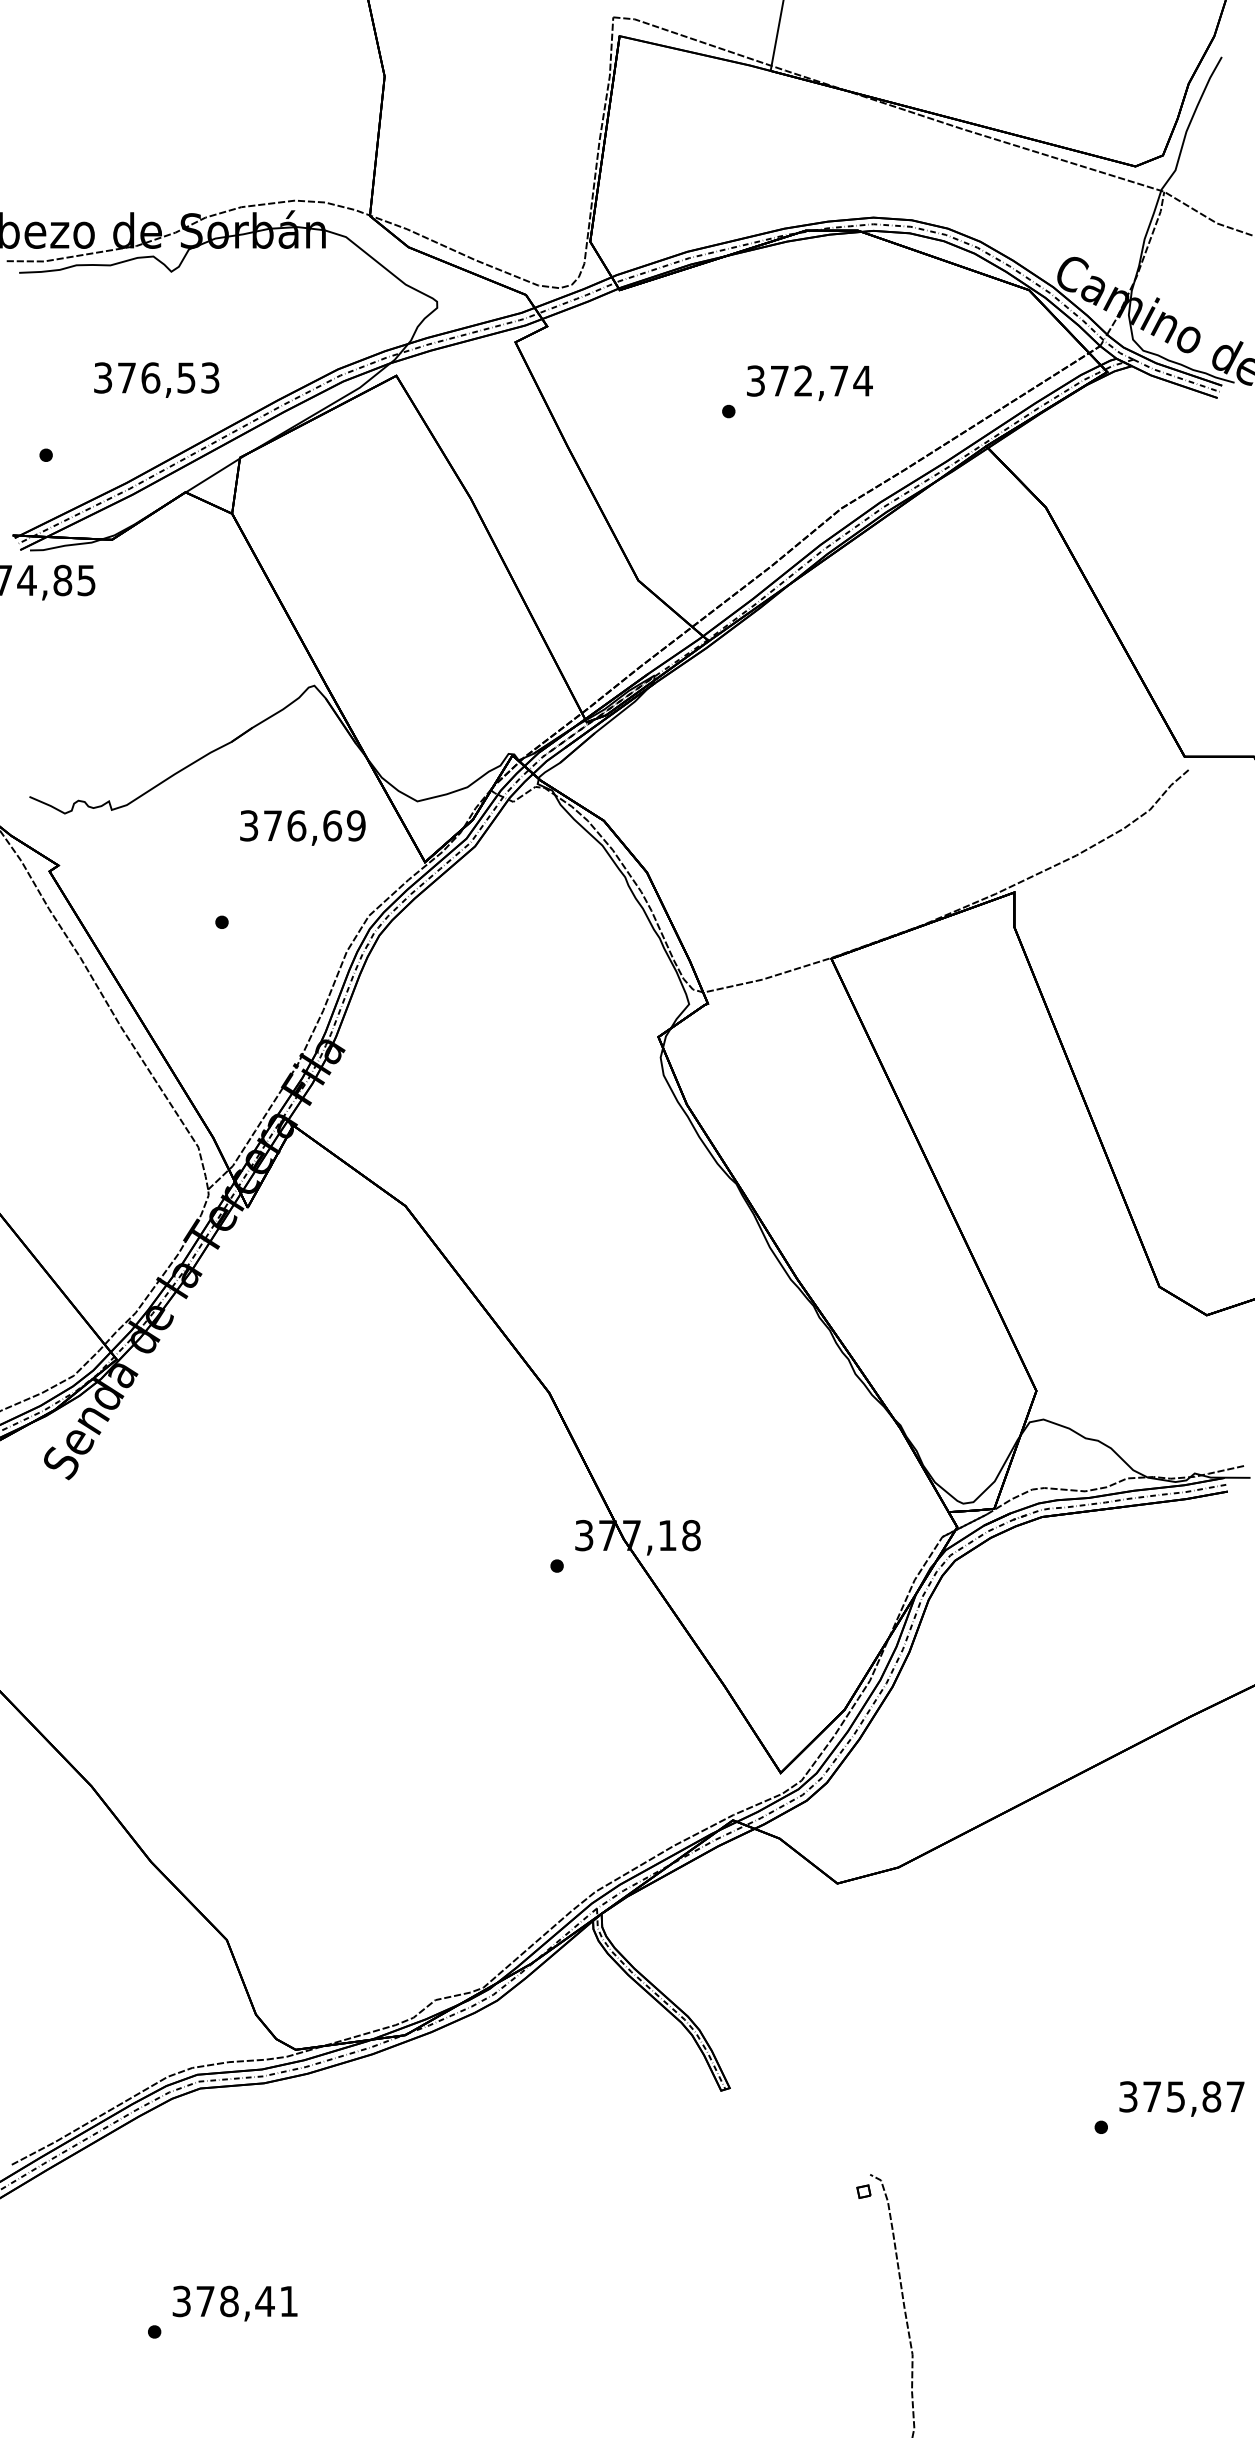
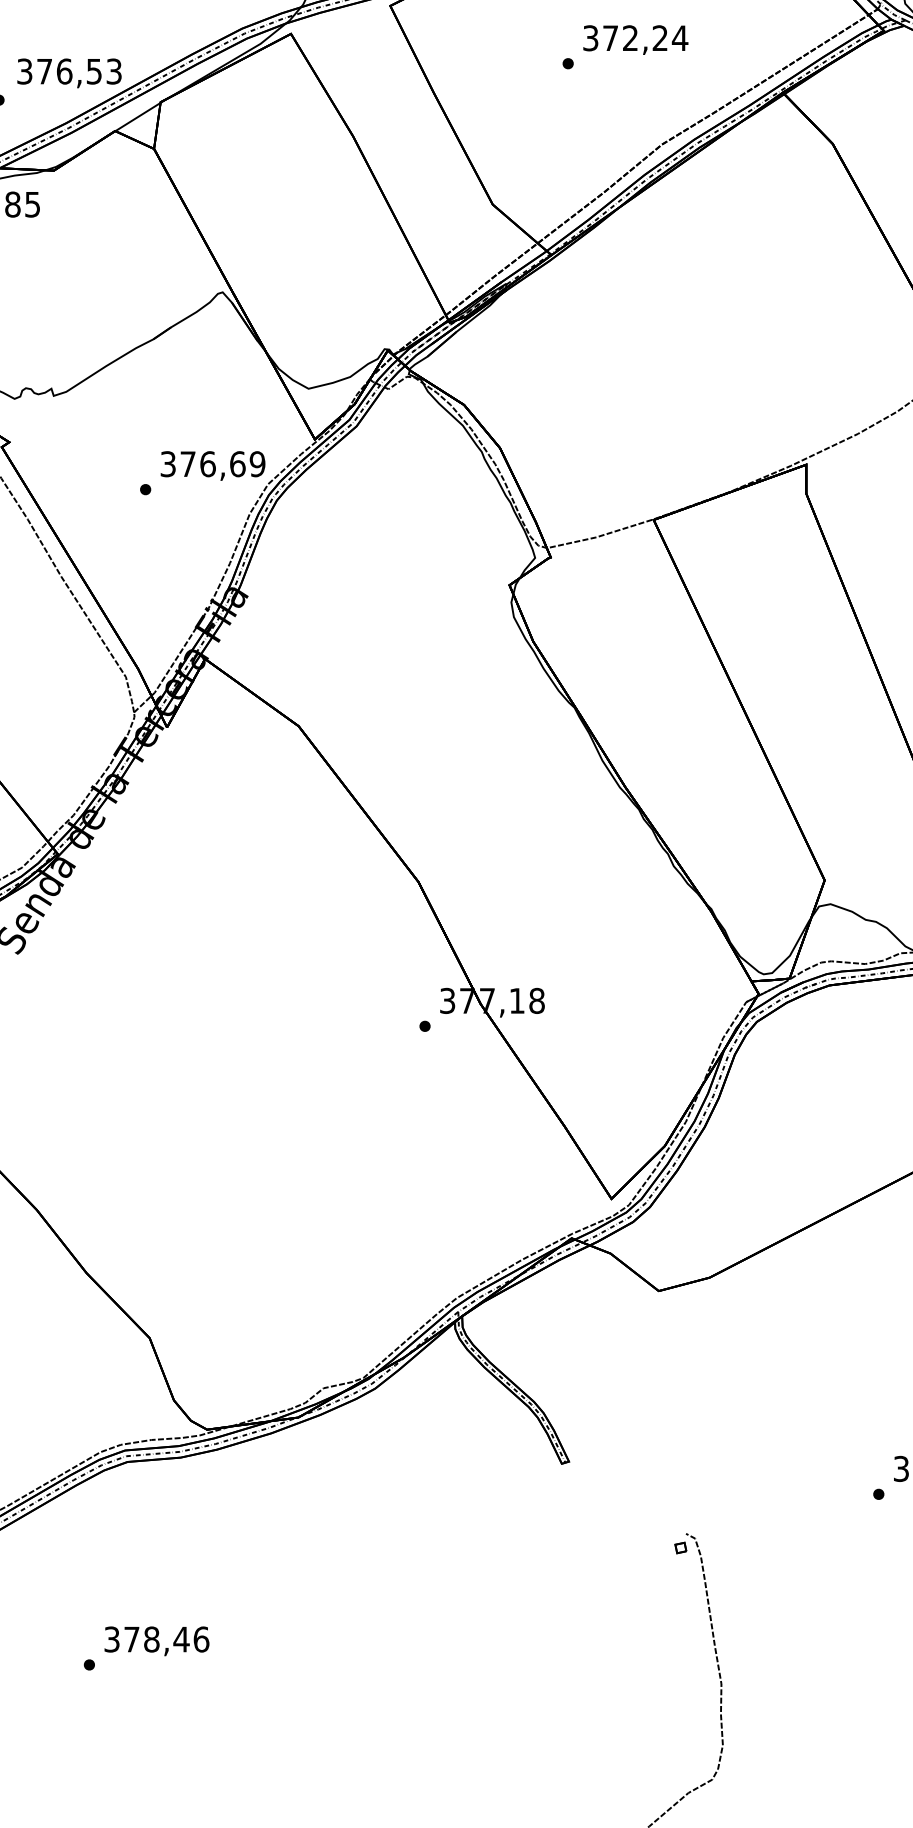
text: (156, 379) -> (69, 72), moved
text: (839, 380) -> (660, 37), 372,74 -> 372,24
text: (302, 827) -> (212, 465), moved
text: (288, 2301) -> (201, 1639), 378,41 -> 378,46

